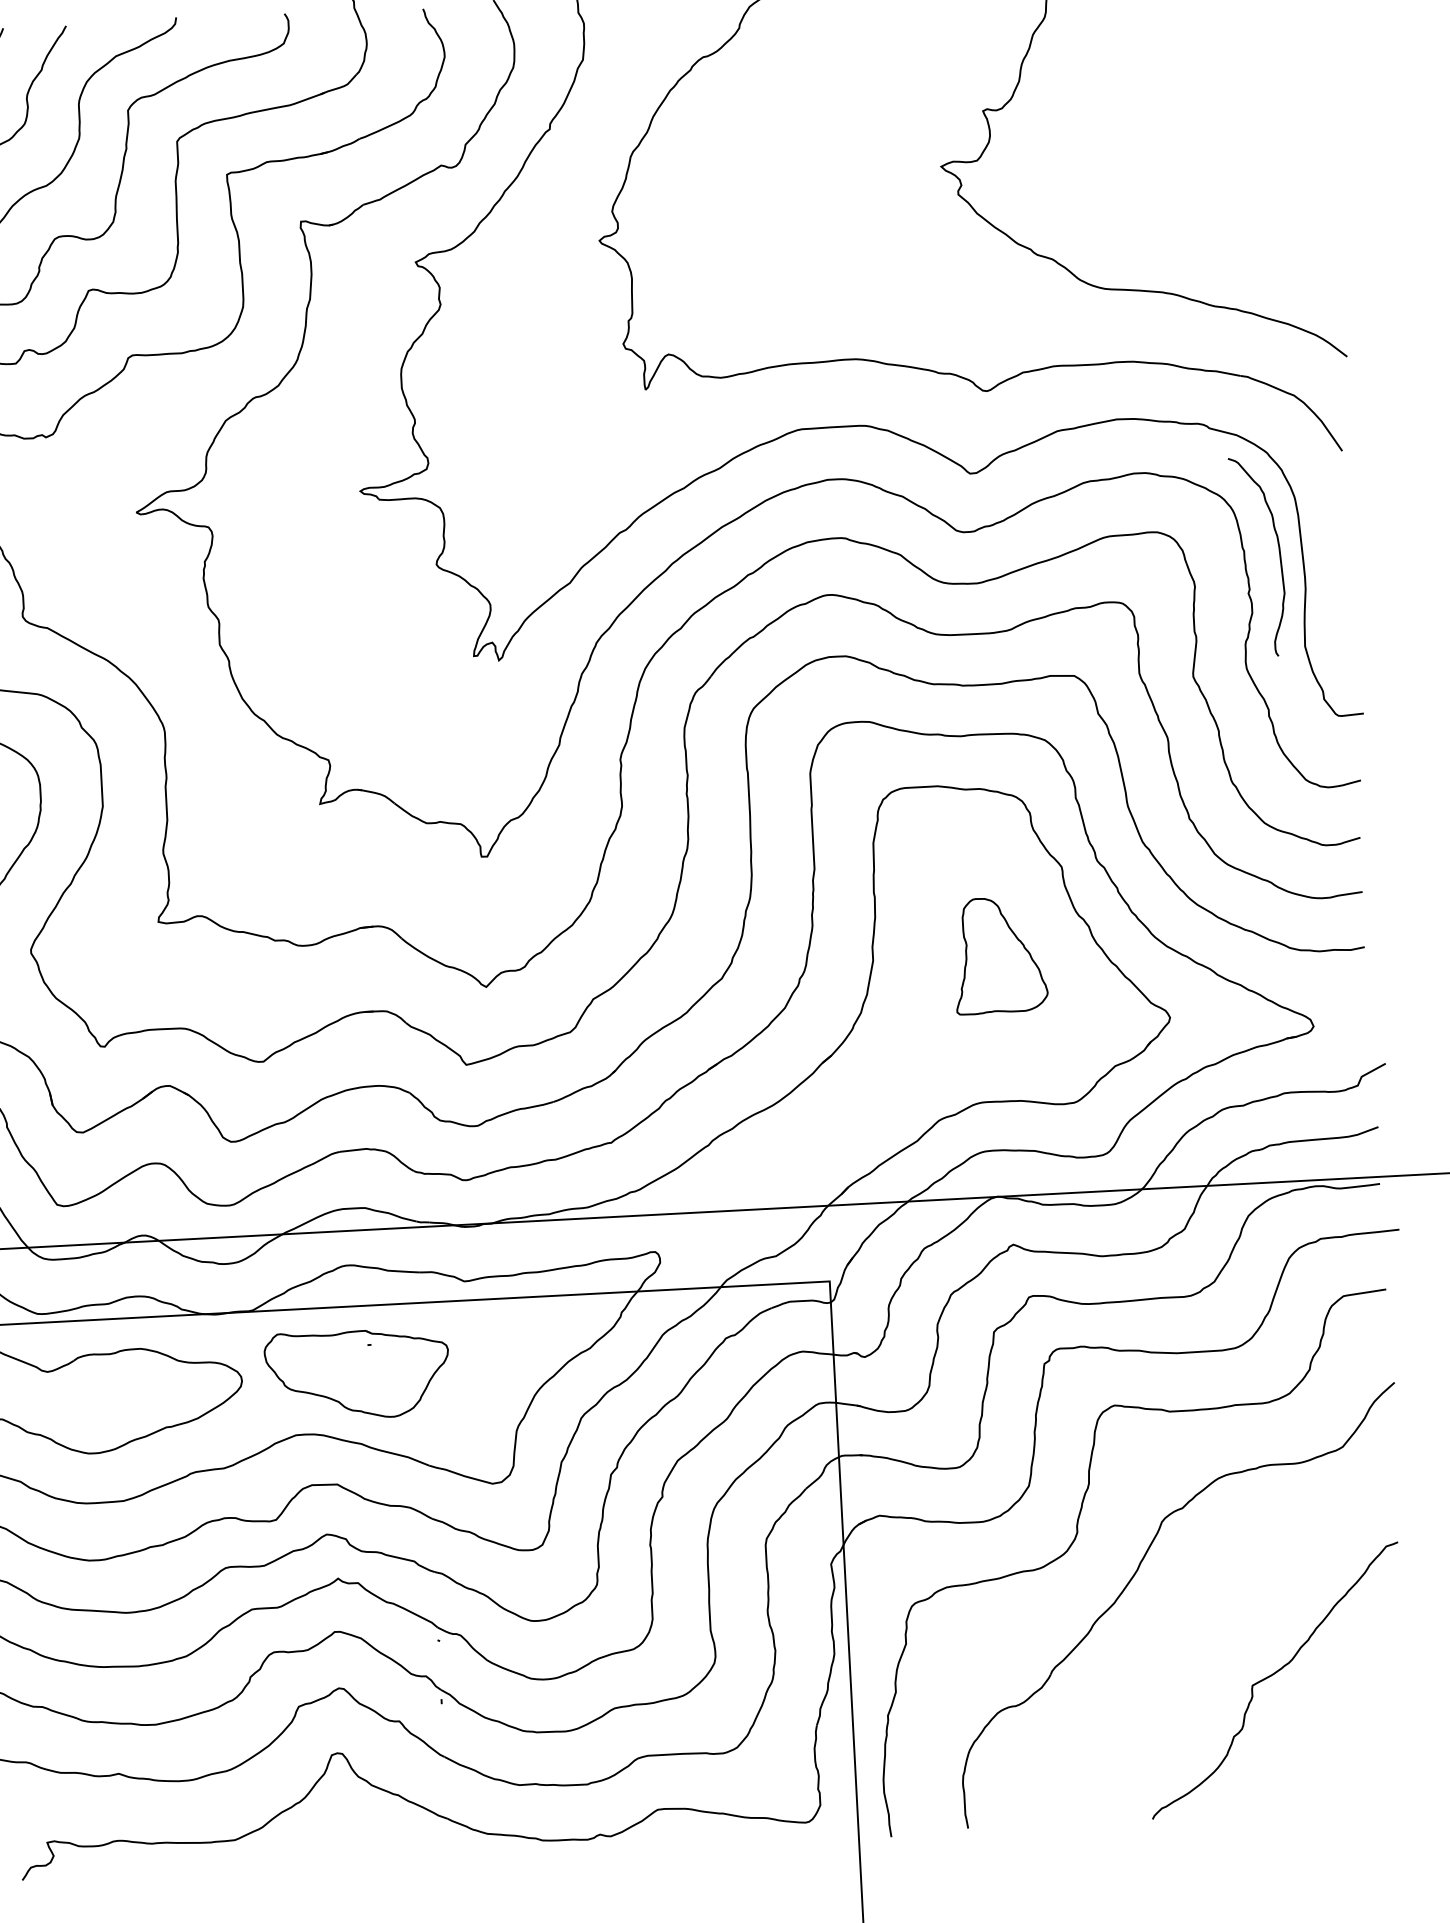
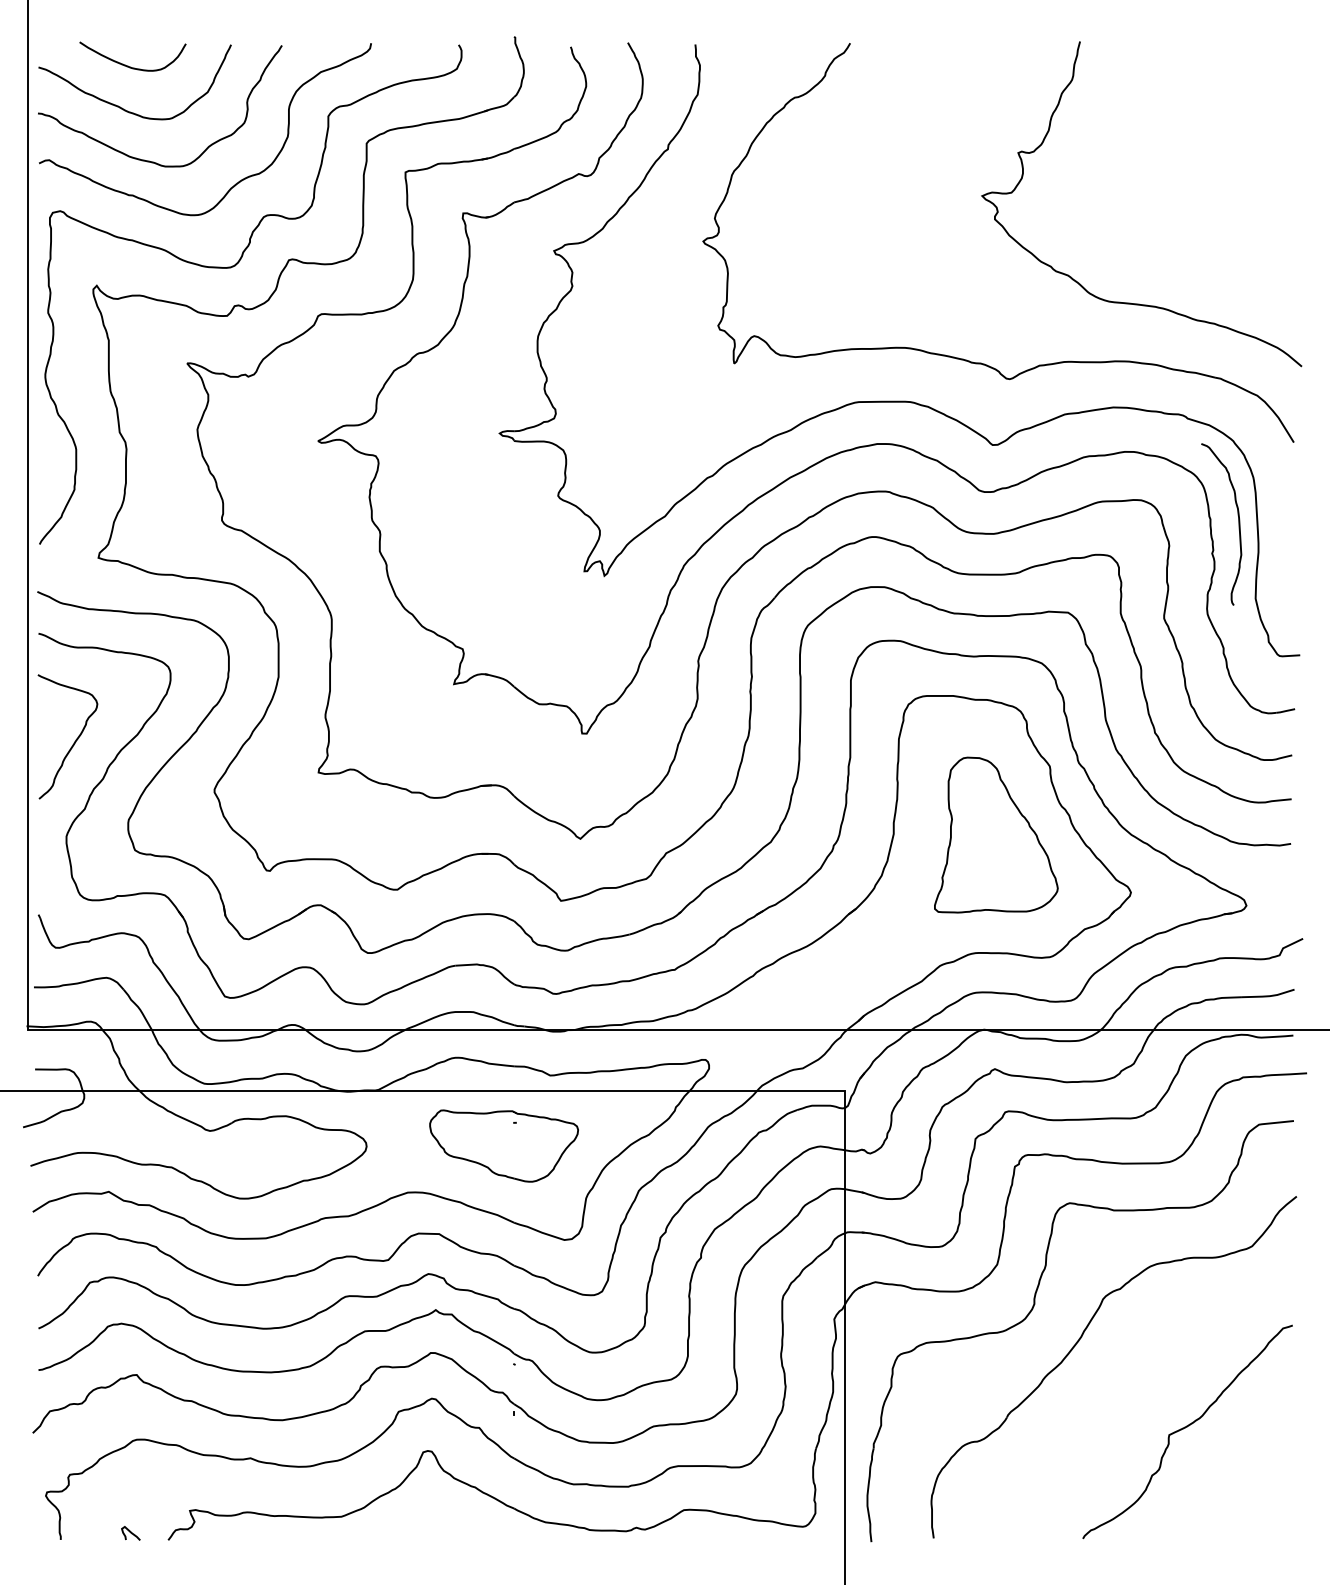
part: (1000, 954) -> (996, 834), size x1.67
part: (356, 1373) -> (503, 1145), moved

